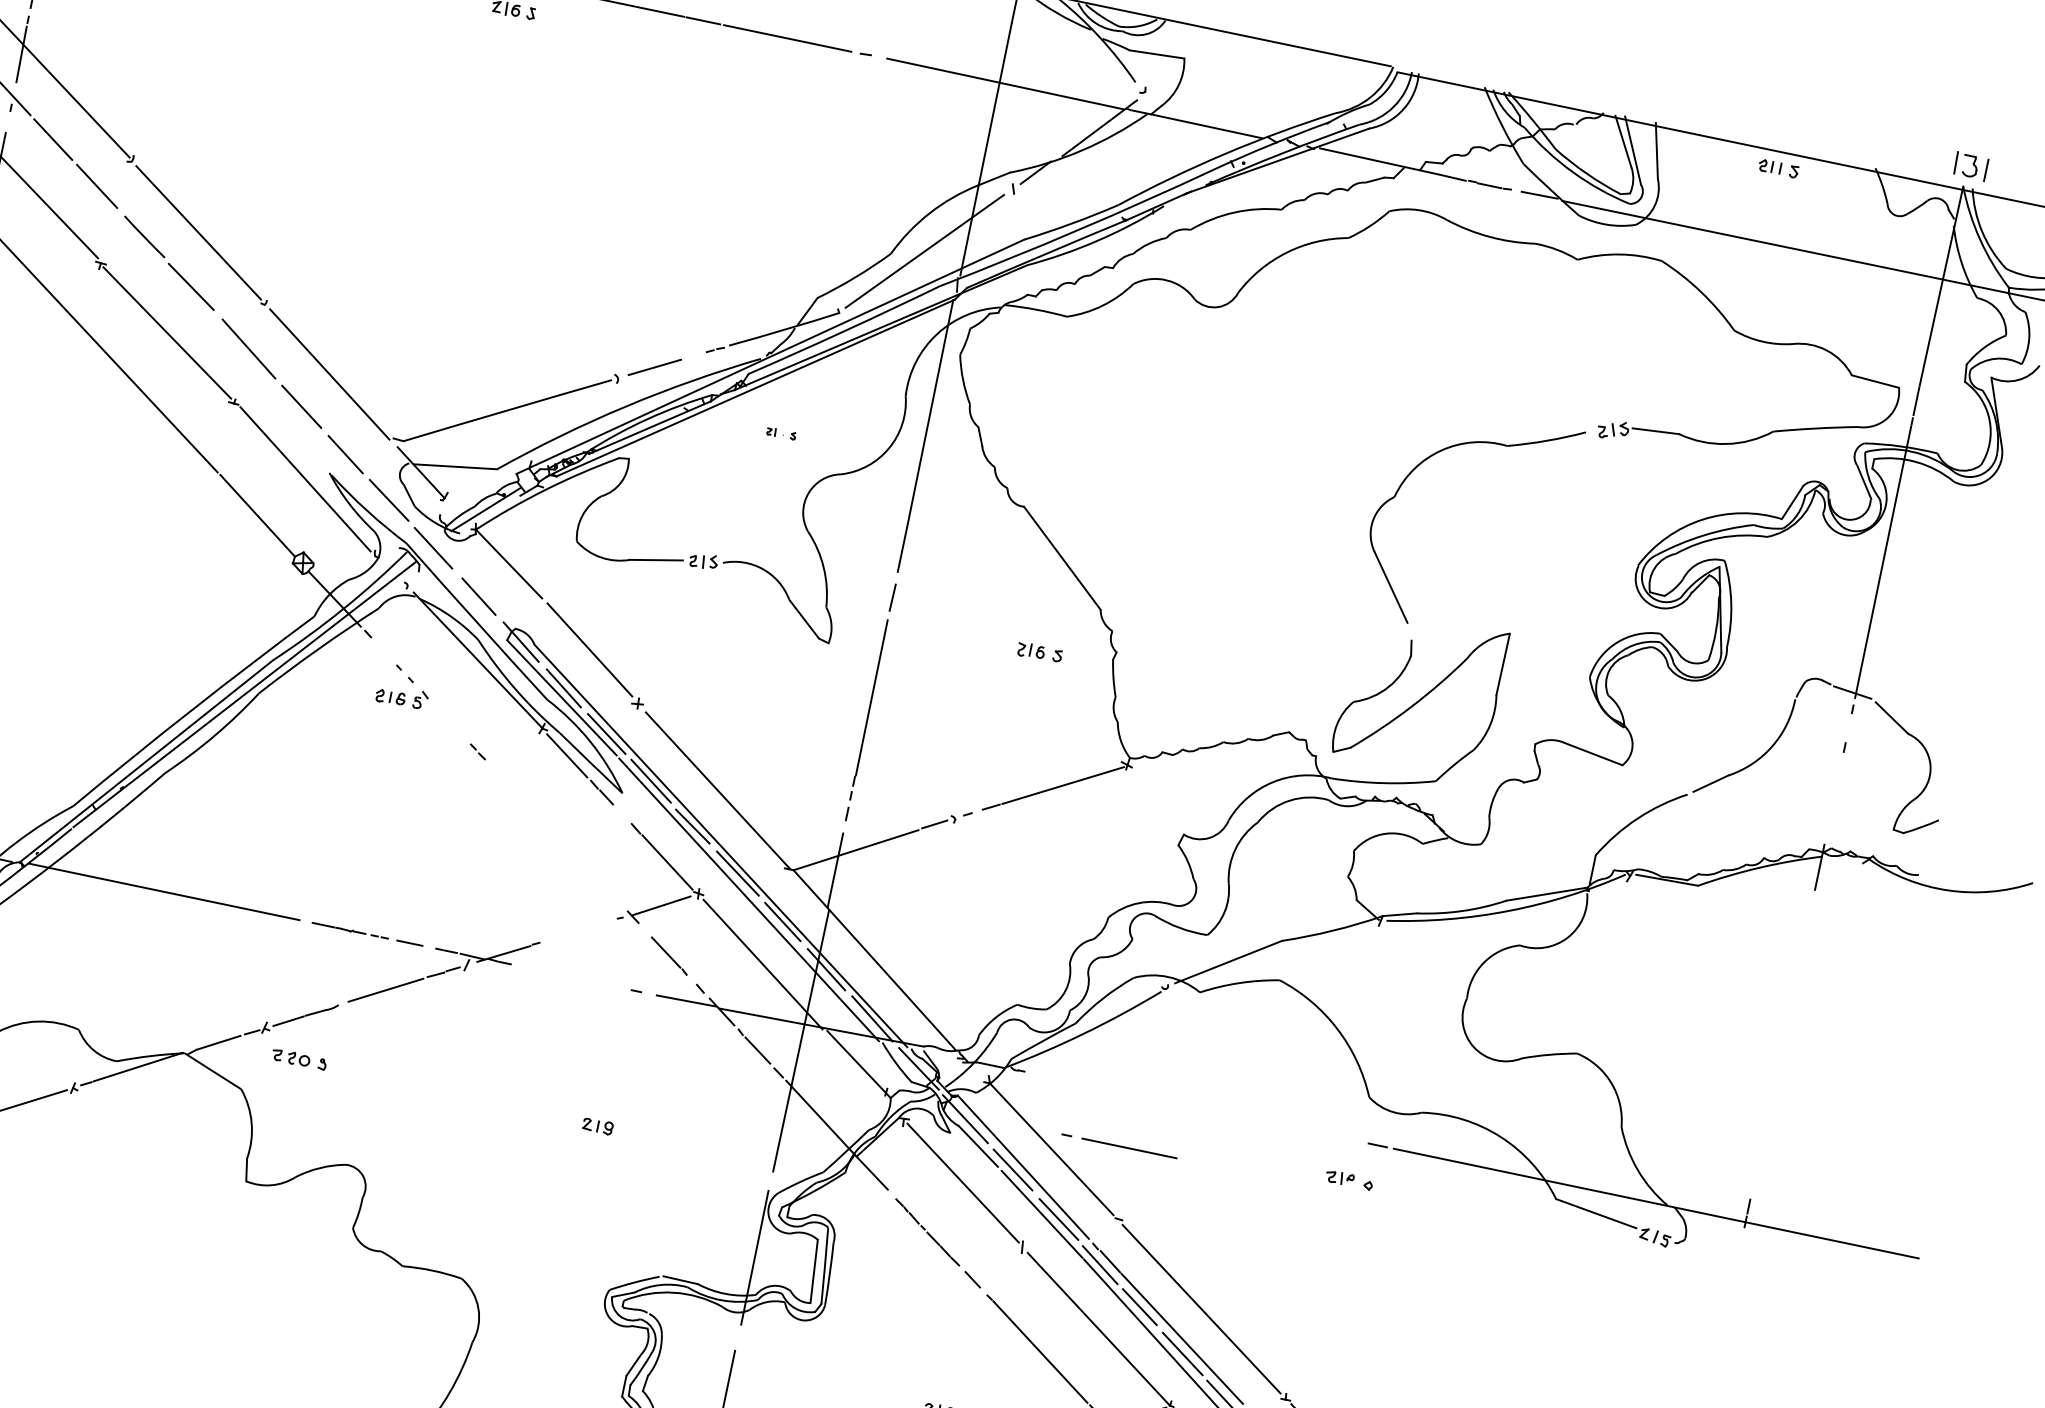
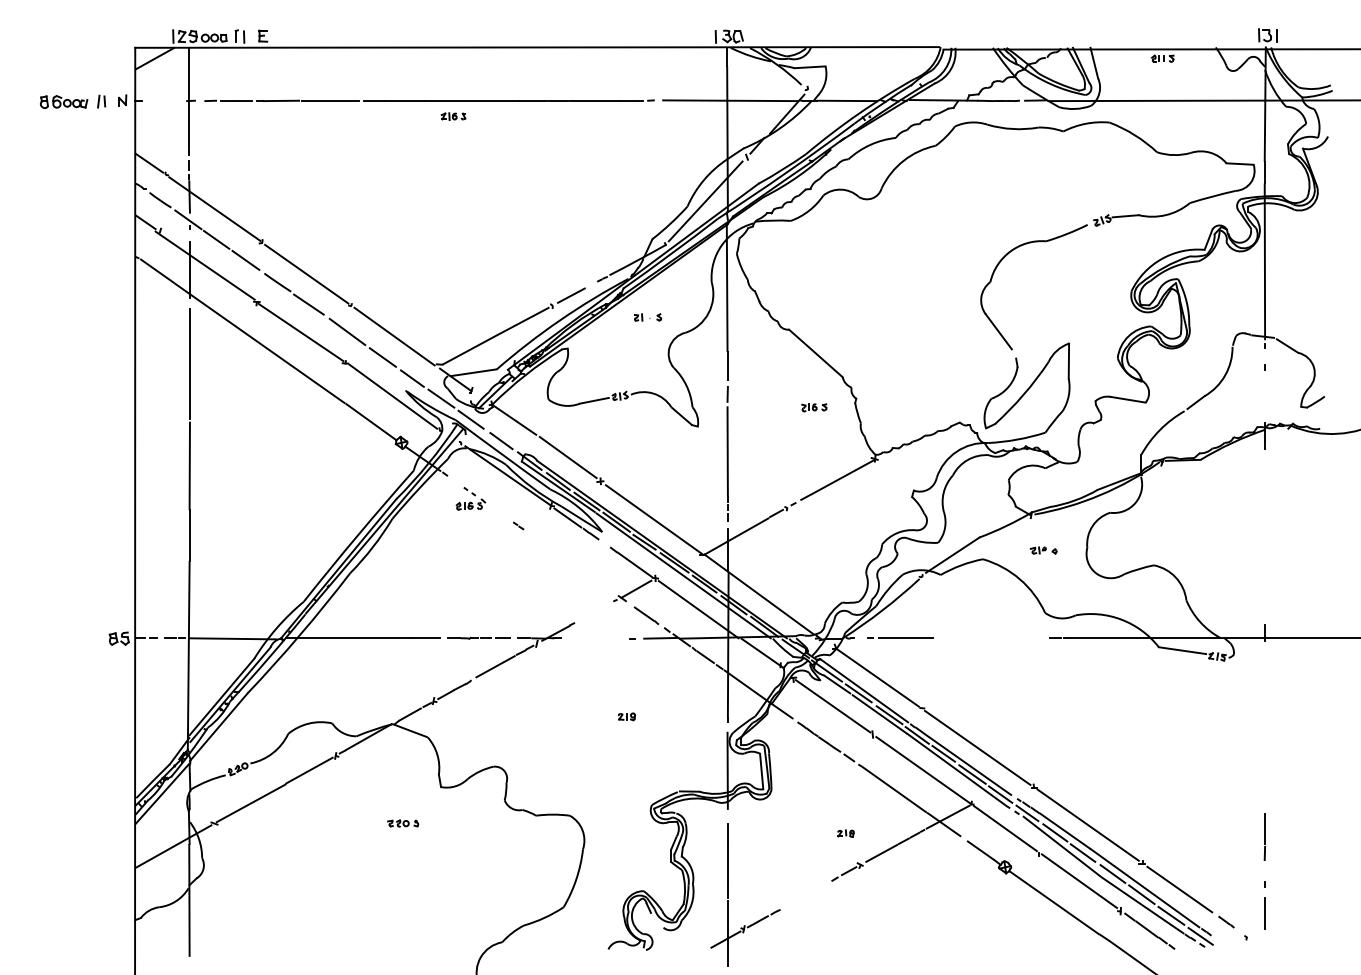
part: (782, 433) -> (648, 317), size x1.67
part: (299, 1059) -> (403, 823), moved
line: (1120, 1145) -> (900, 637), moved
part: (1348, 1180) -> (1043, 550), moved

